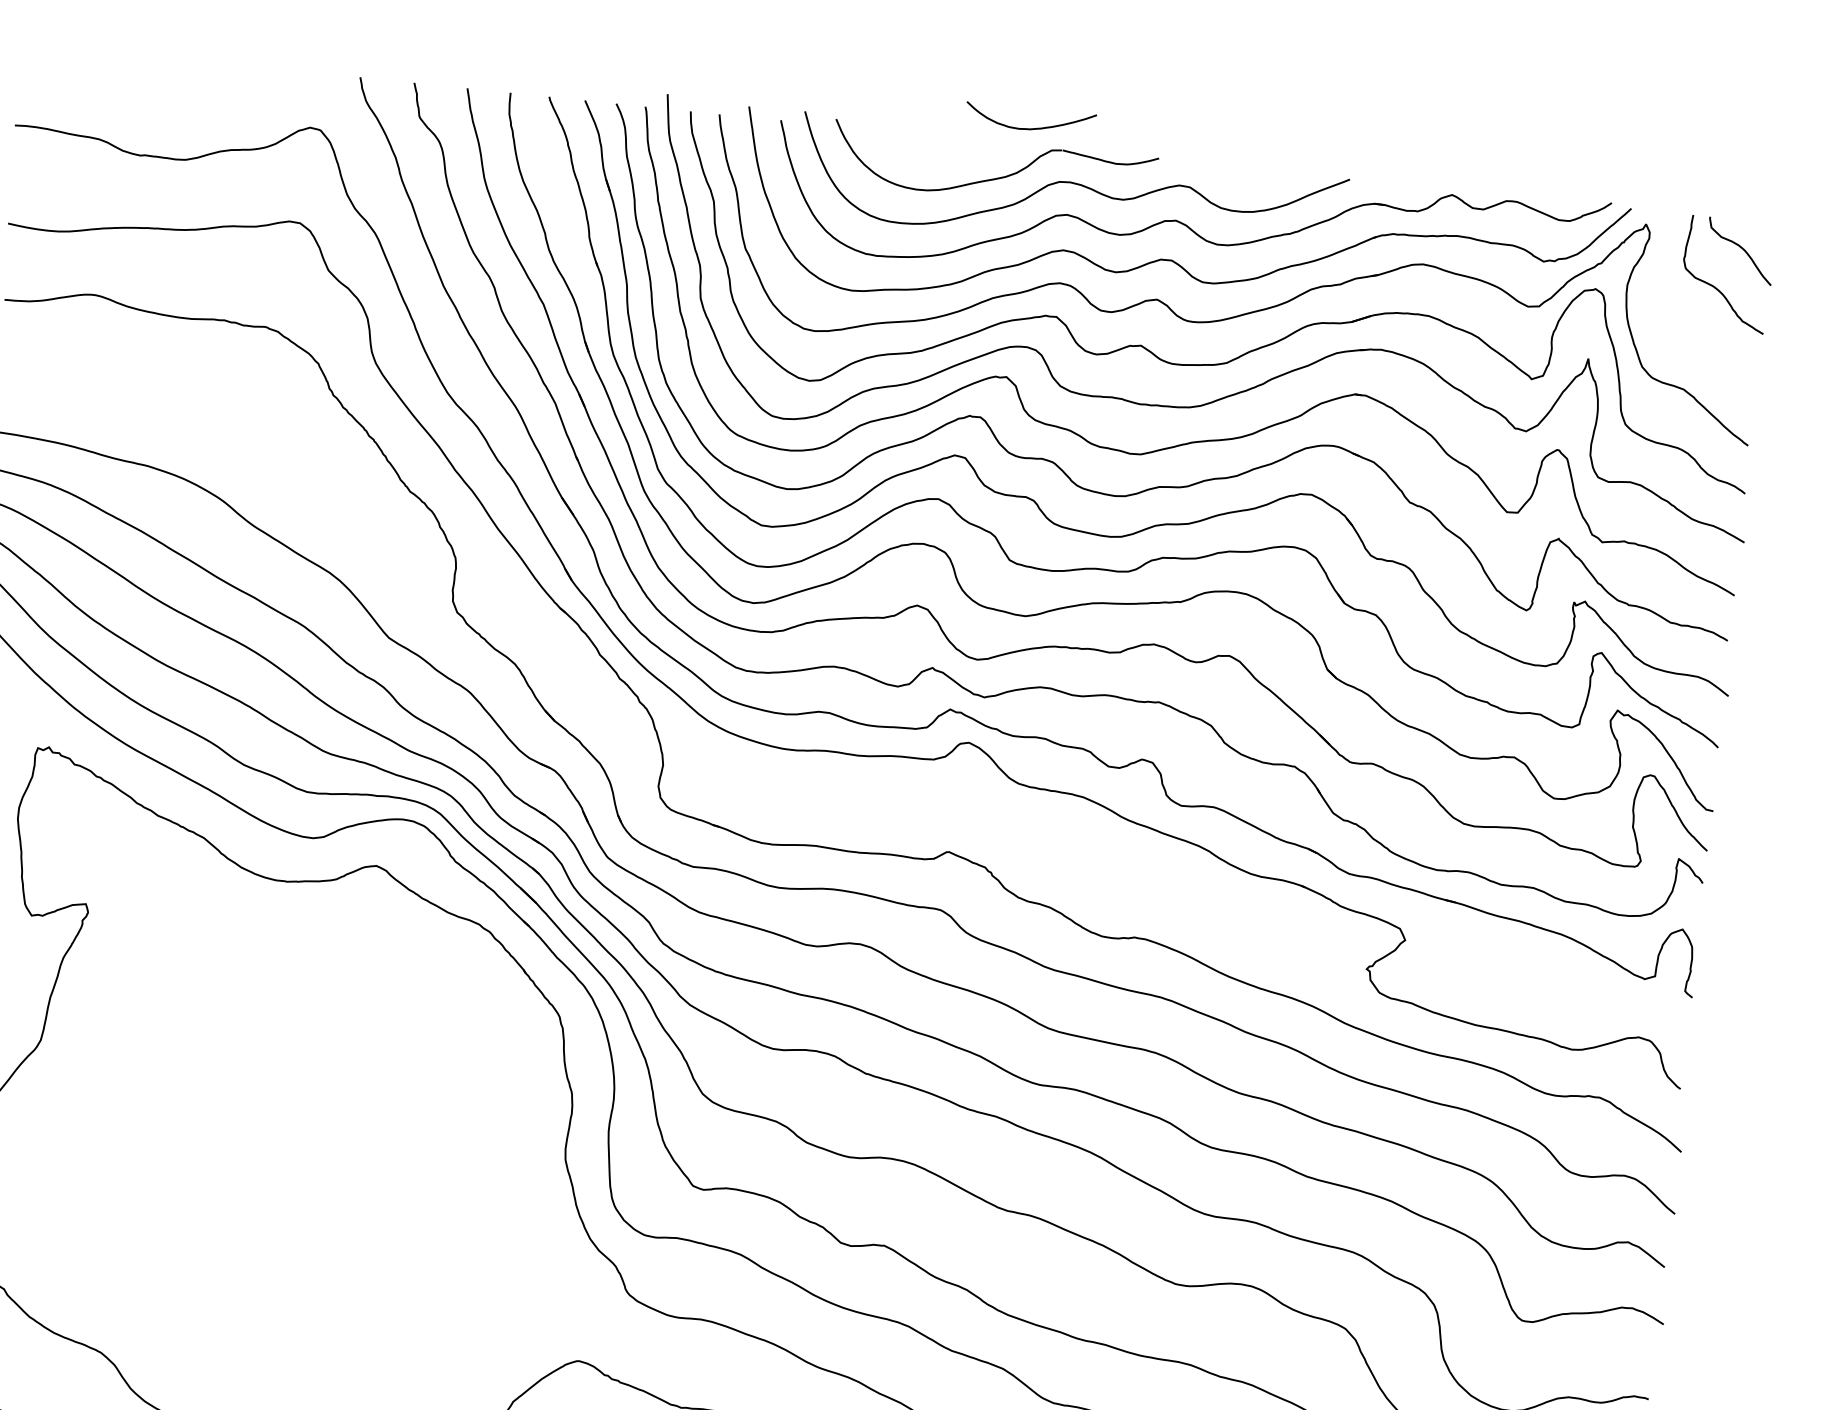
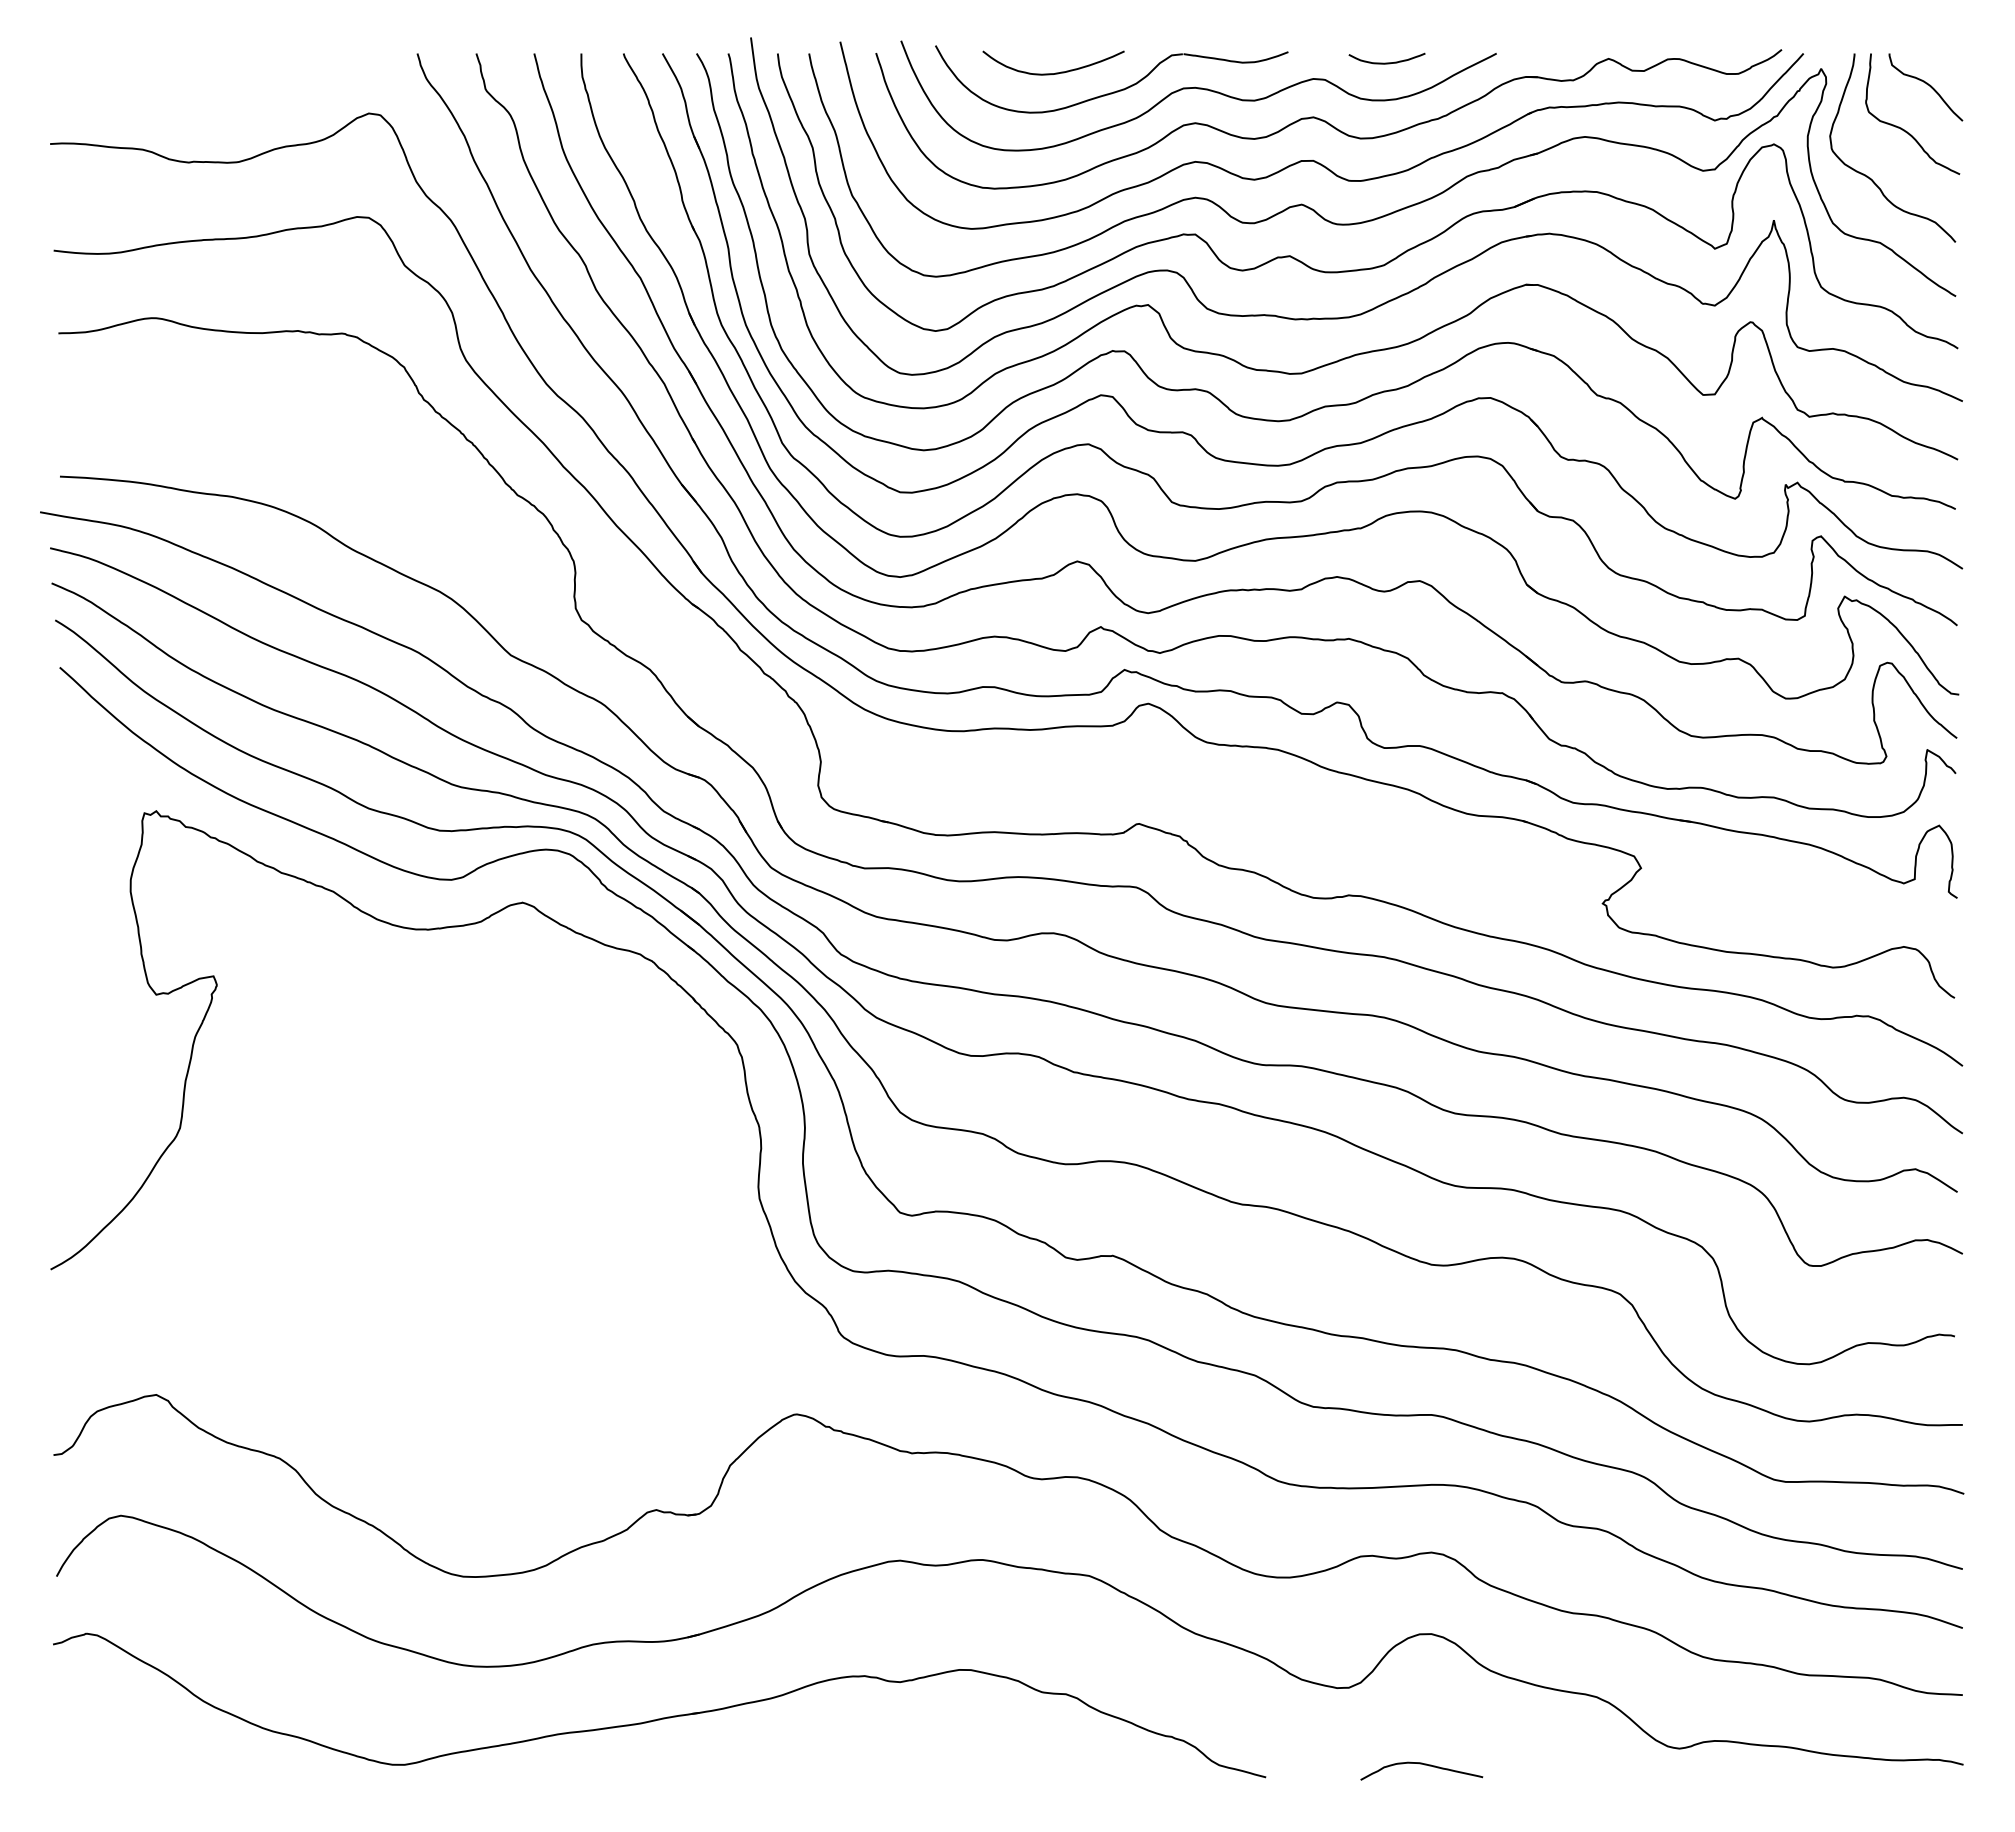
curve: (1031, 128) -> (1055, 72), moved
curve: (1248, 177) -> (1386, 62), added
curve: (1681, 328) -> (1870, 177), added

